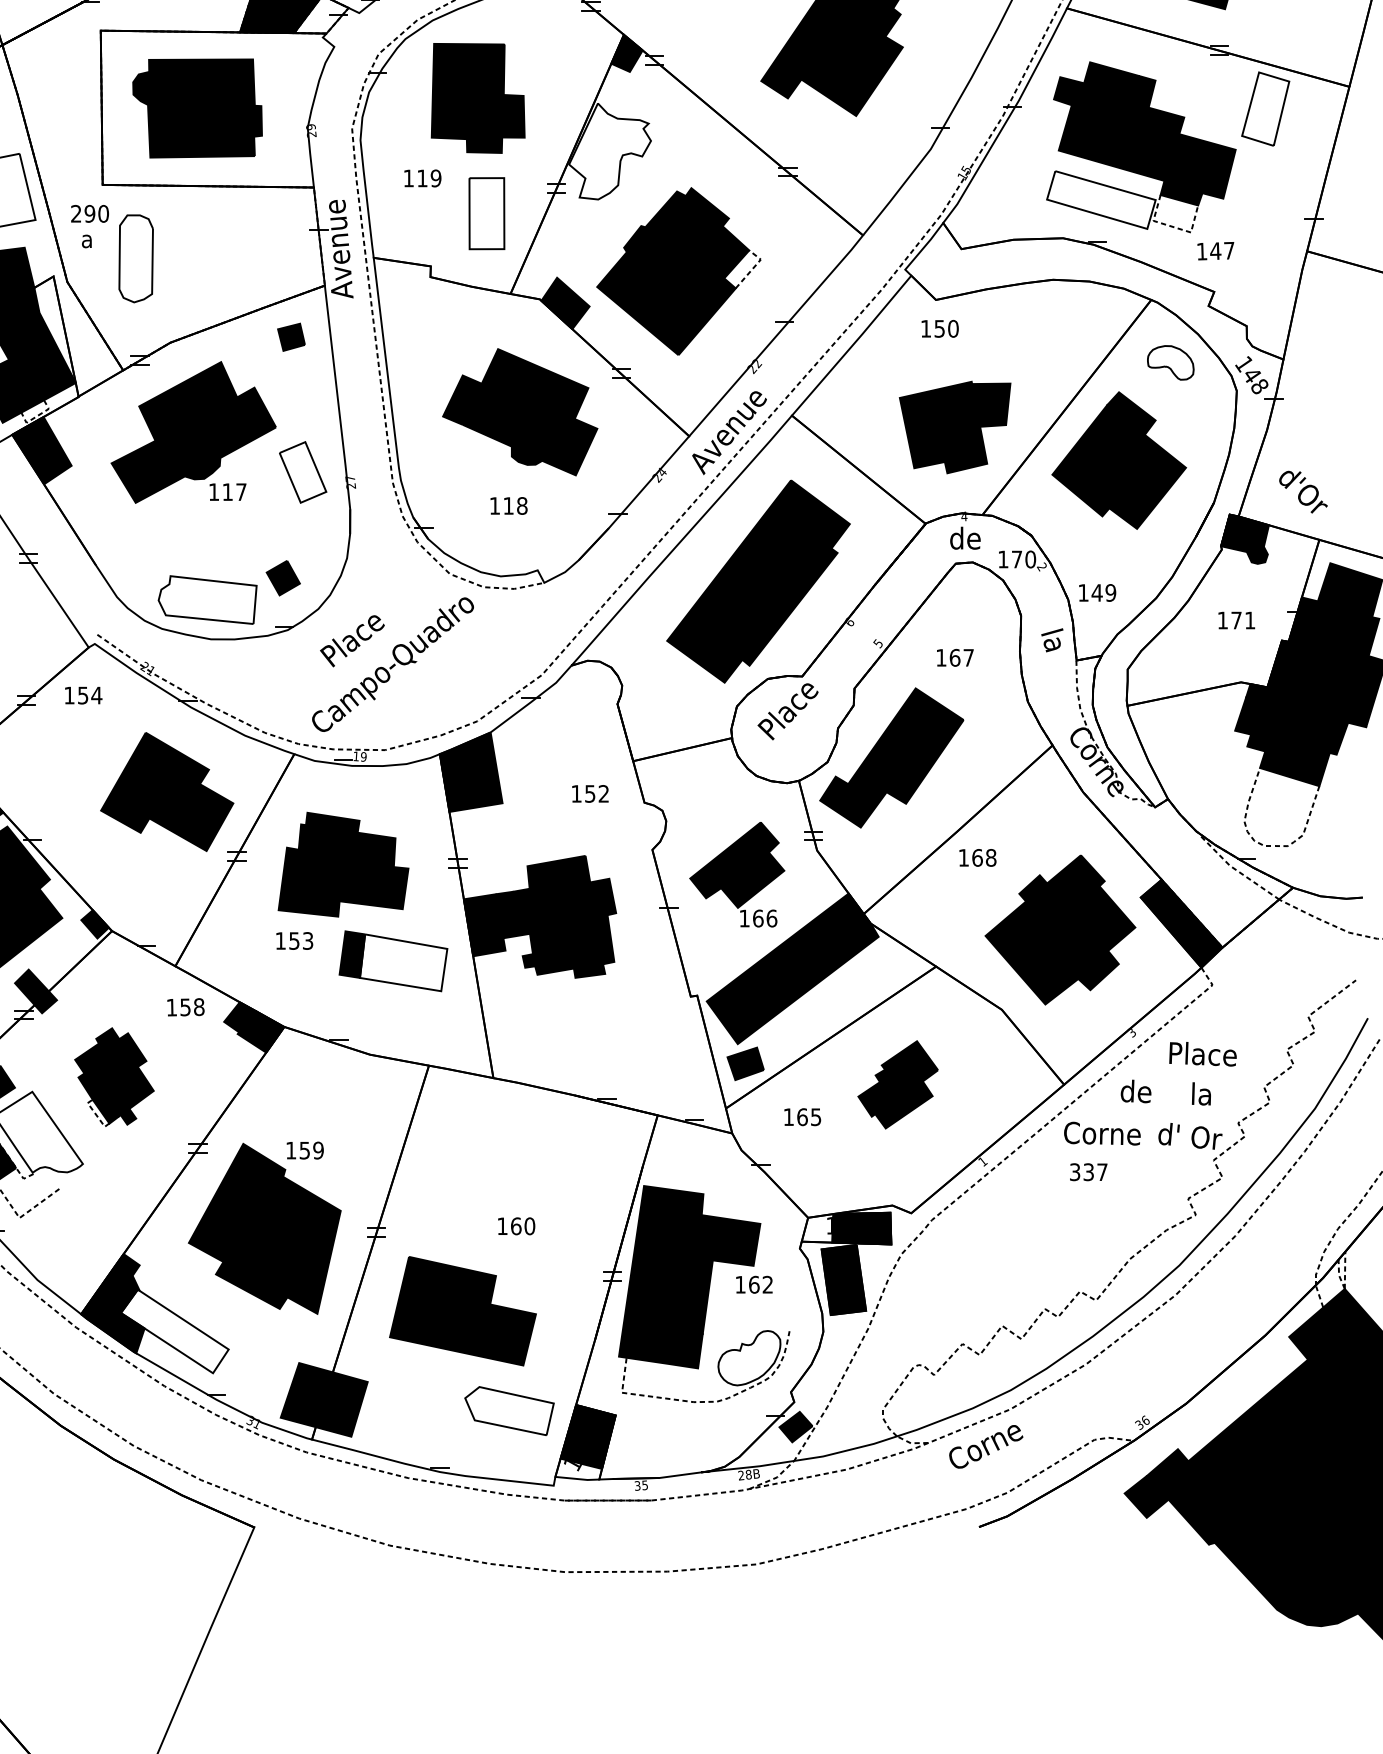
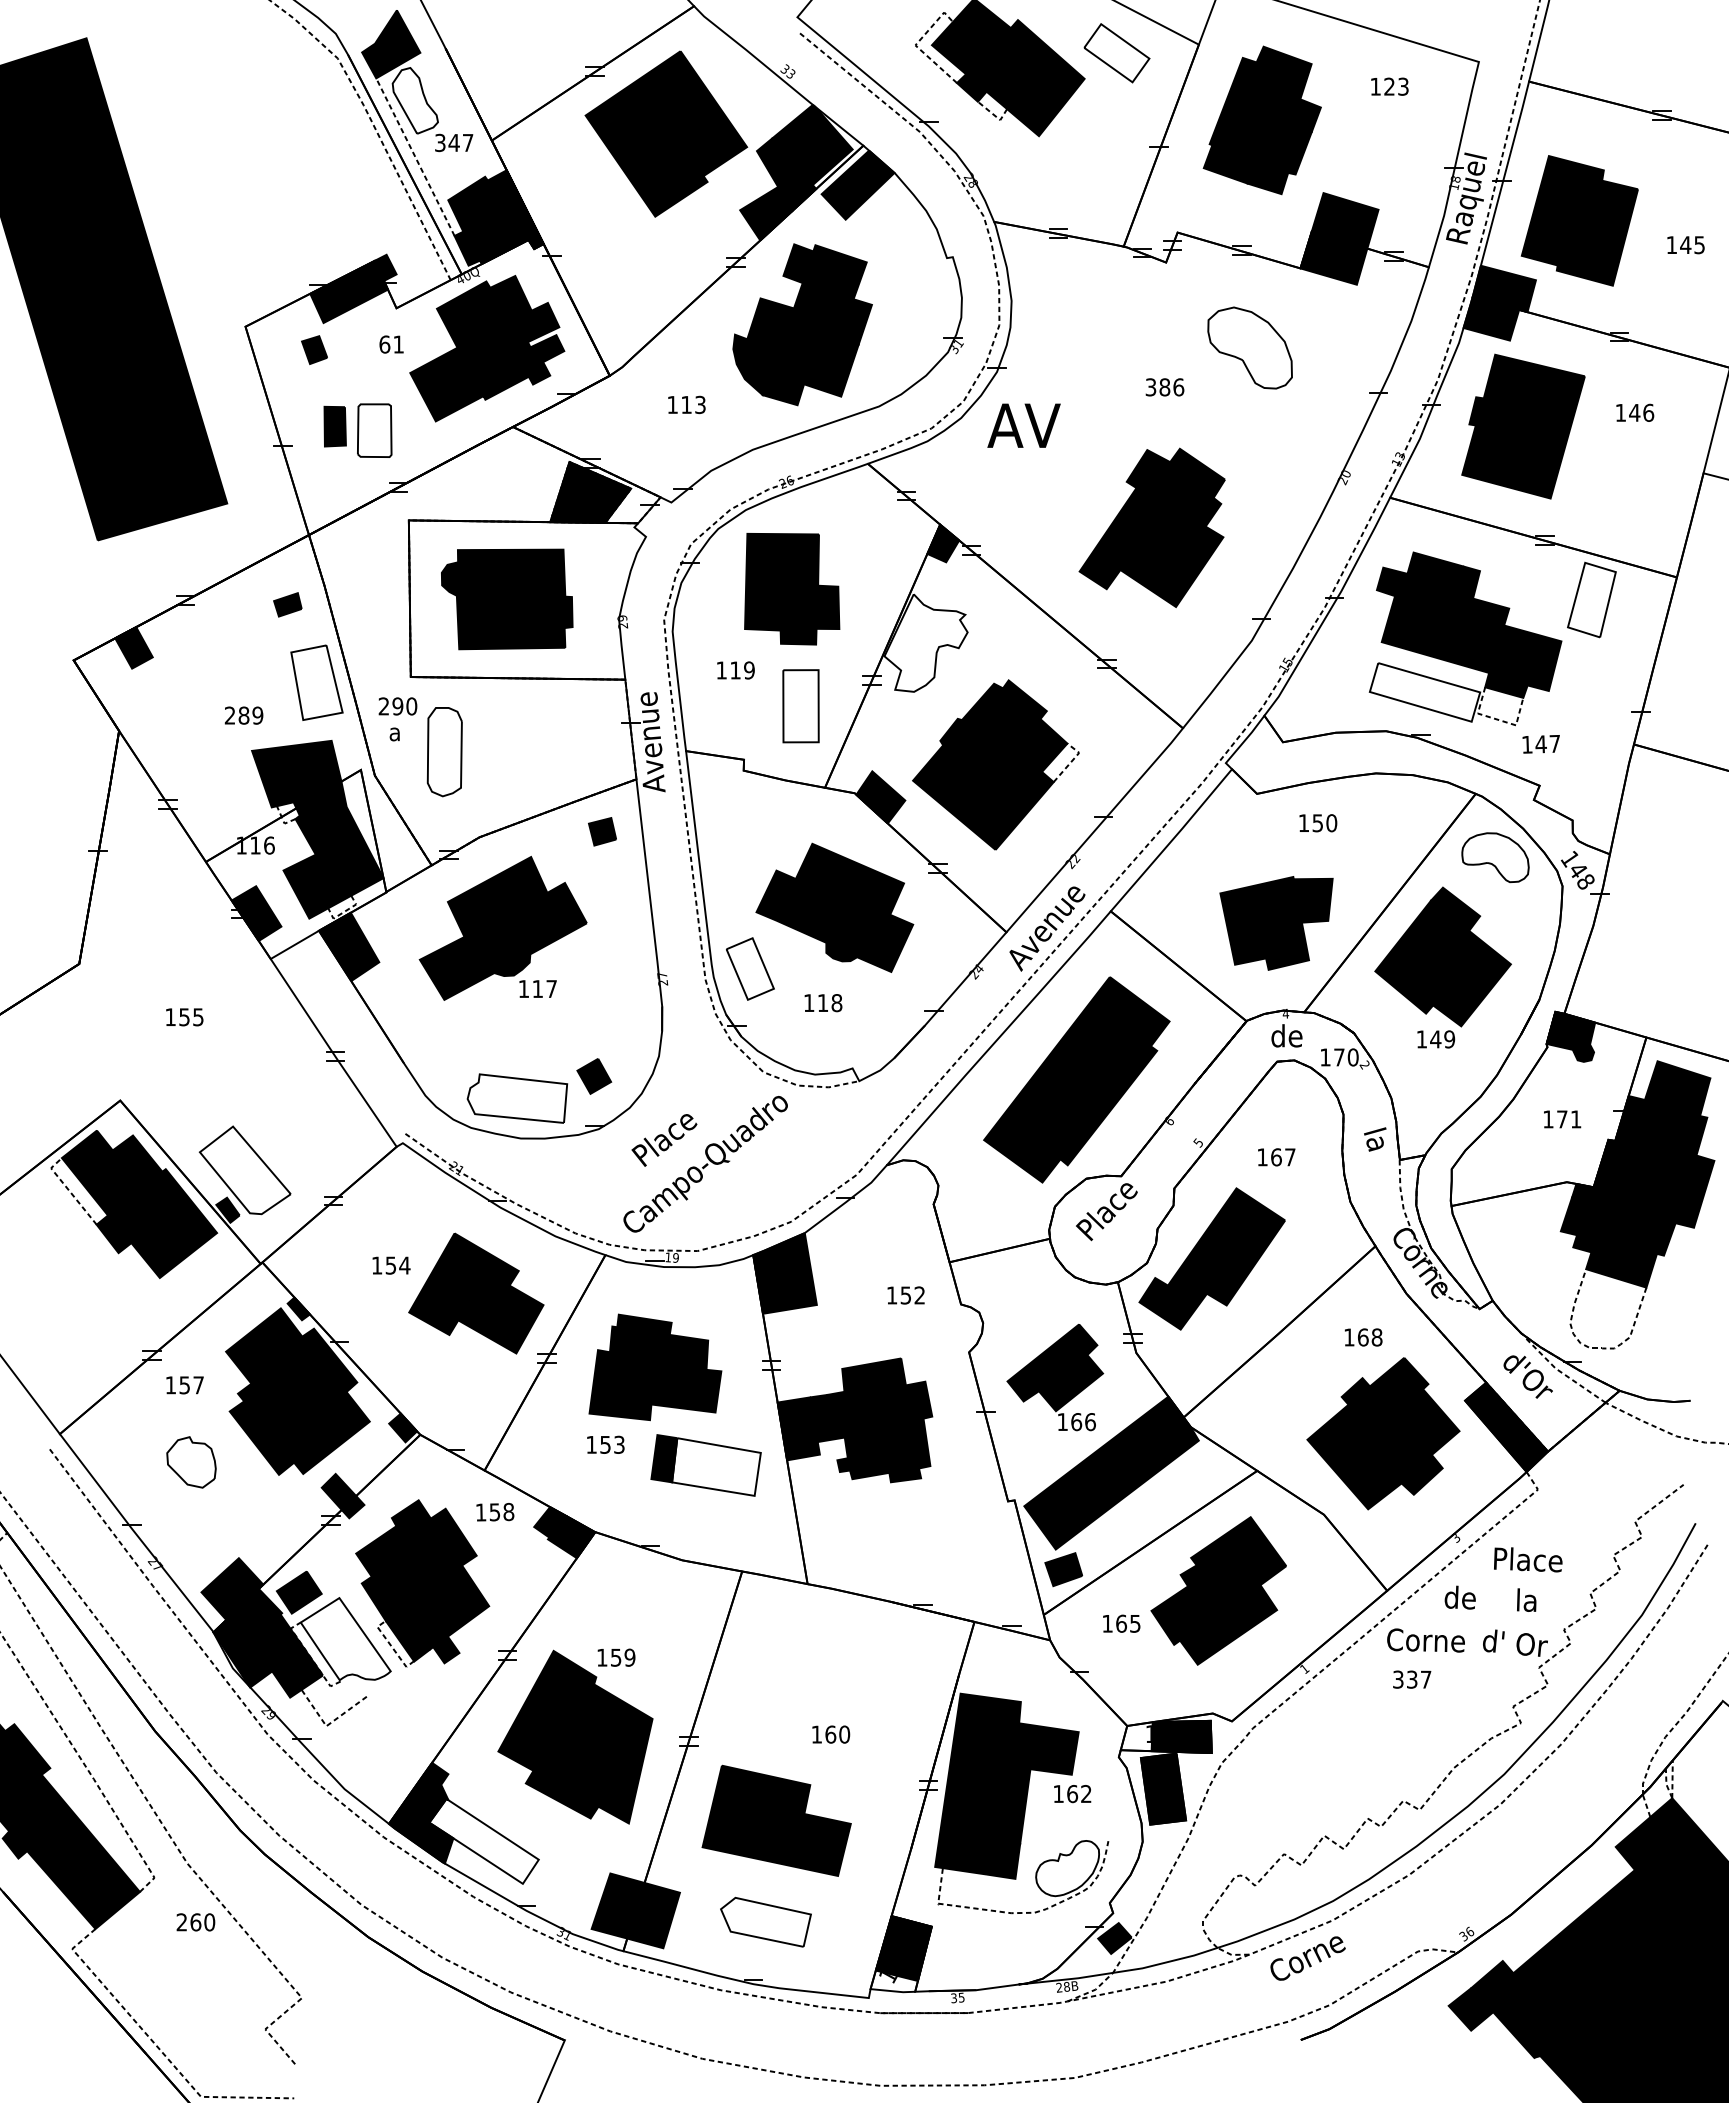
text: (940, 329) -> (1318, 823), moved
part: (1170, 362) -> (1495, 857), size x1.43
part: (303, 471) -> (750, 968), moved
text: (1302, 491) -> (1527, 1376), moved
text: (1097, 593) -> (1436, 1039), moved
text: (83, 695) -> (391, 1265), moved
text: (977, 857) -> (1363, 1337), moved
part: (114, 1077) -> (422, 1583), size x1.67
part: (898, 1084) -> (1218, 1590), size x1.67
part: (509, 1410) -> (765, 1921), moved

